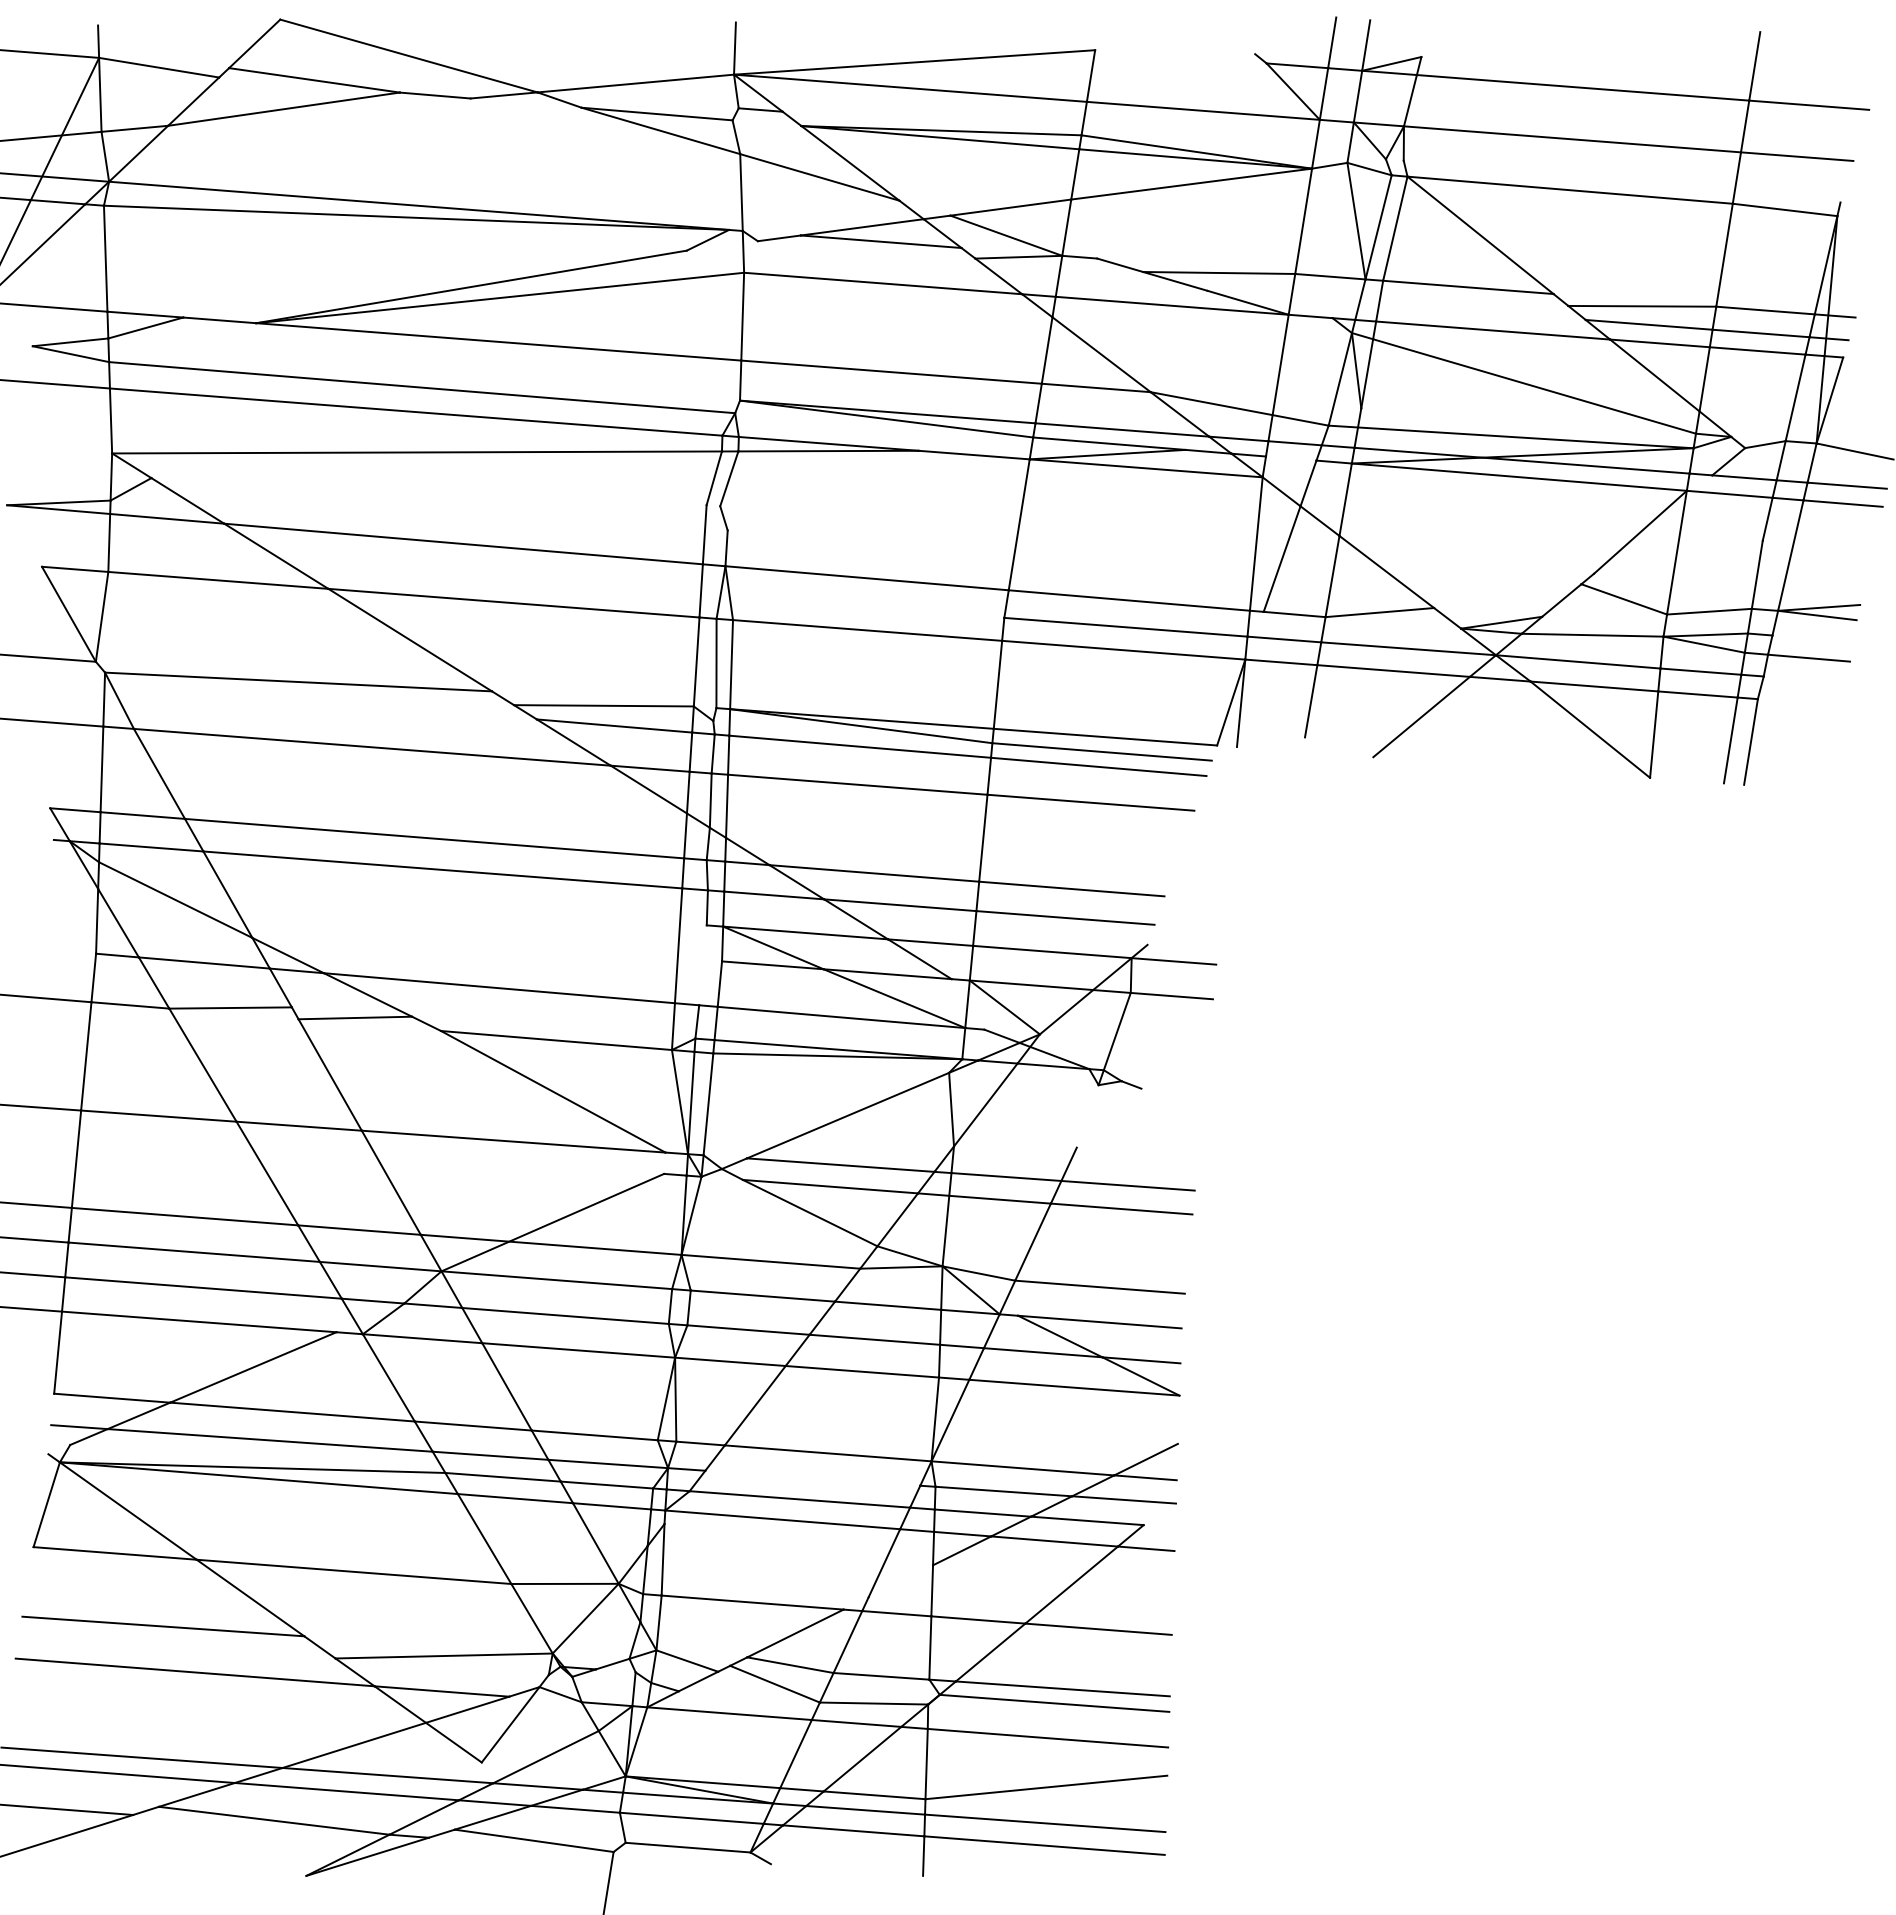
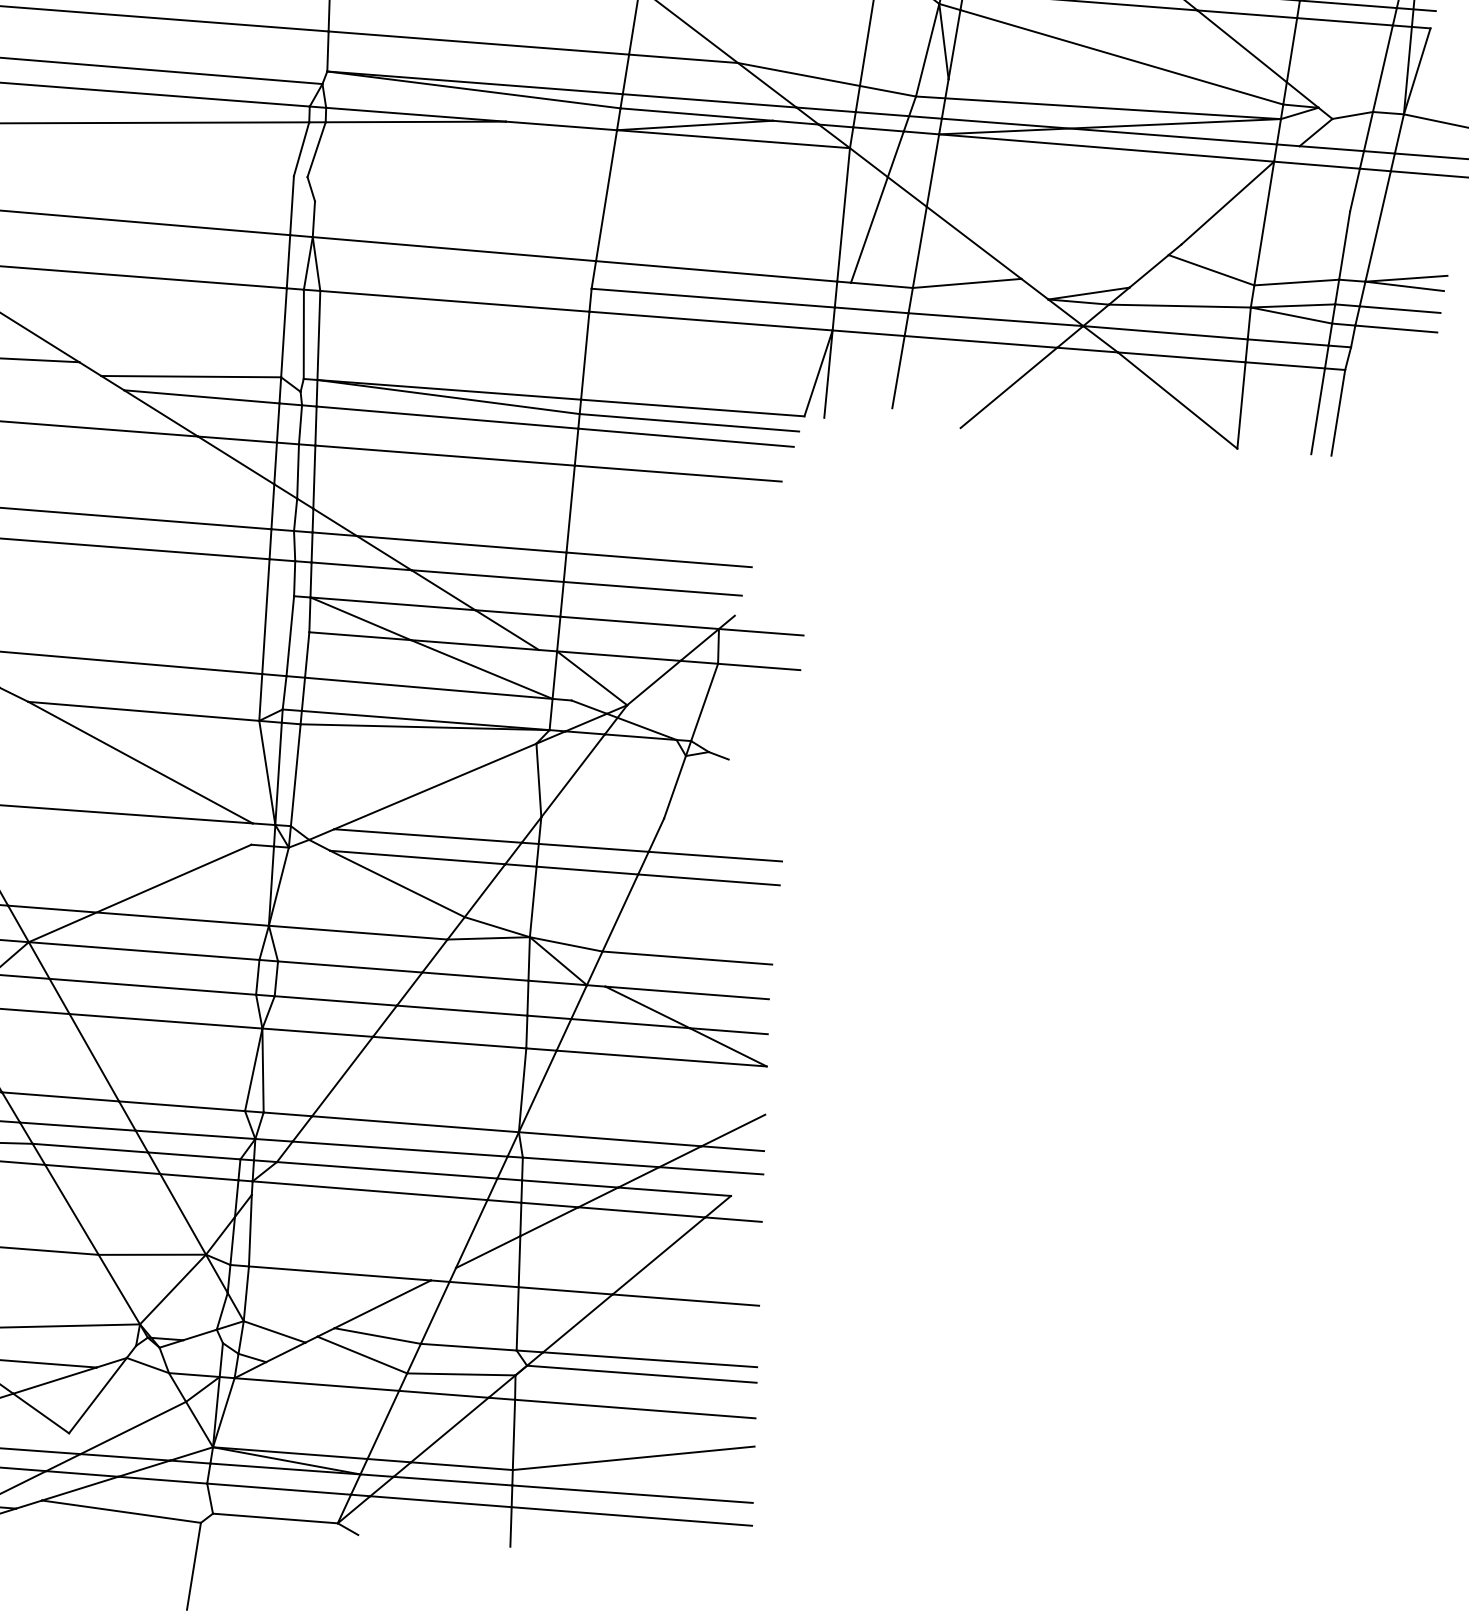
line: (1291, 458) -> (878, 129), added
line: (1812, 638) -> (1399, 309), added
line: (702, 965) -> (289, 636), added
line: (1087, 1116) -> (674, 787), added
line: (812, 1477) -> (399, 1148), added
line: (900, 1581) -> (487, 1252), added

